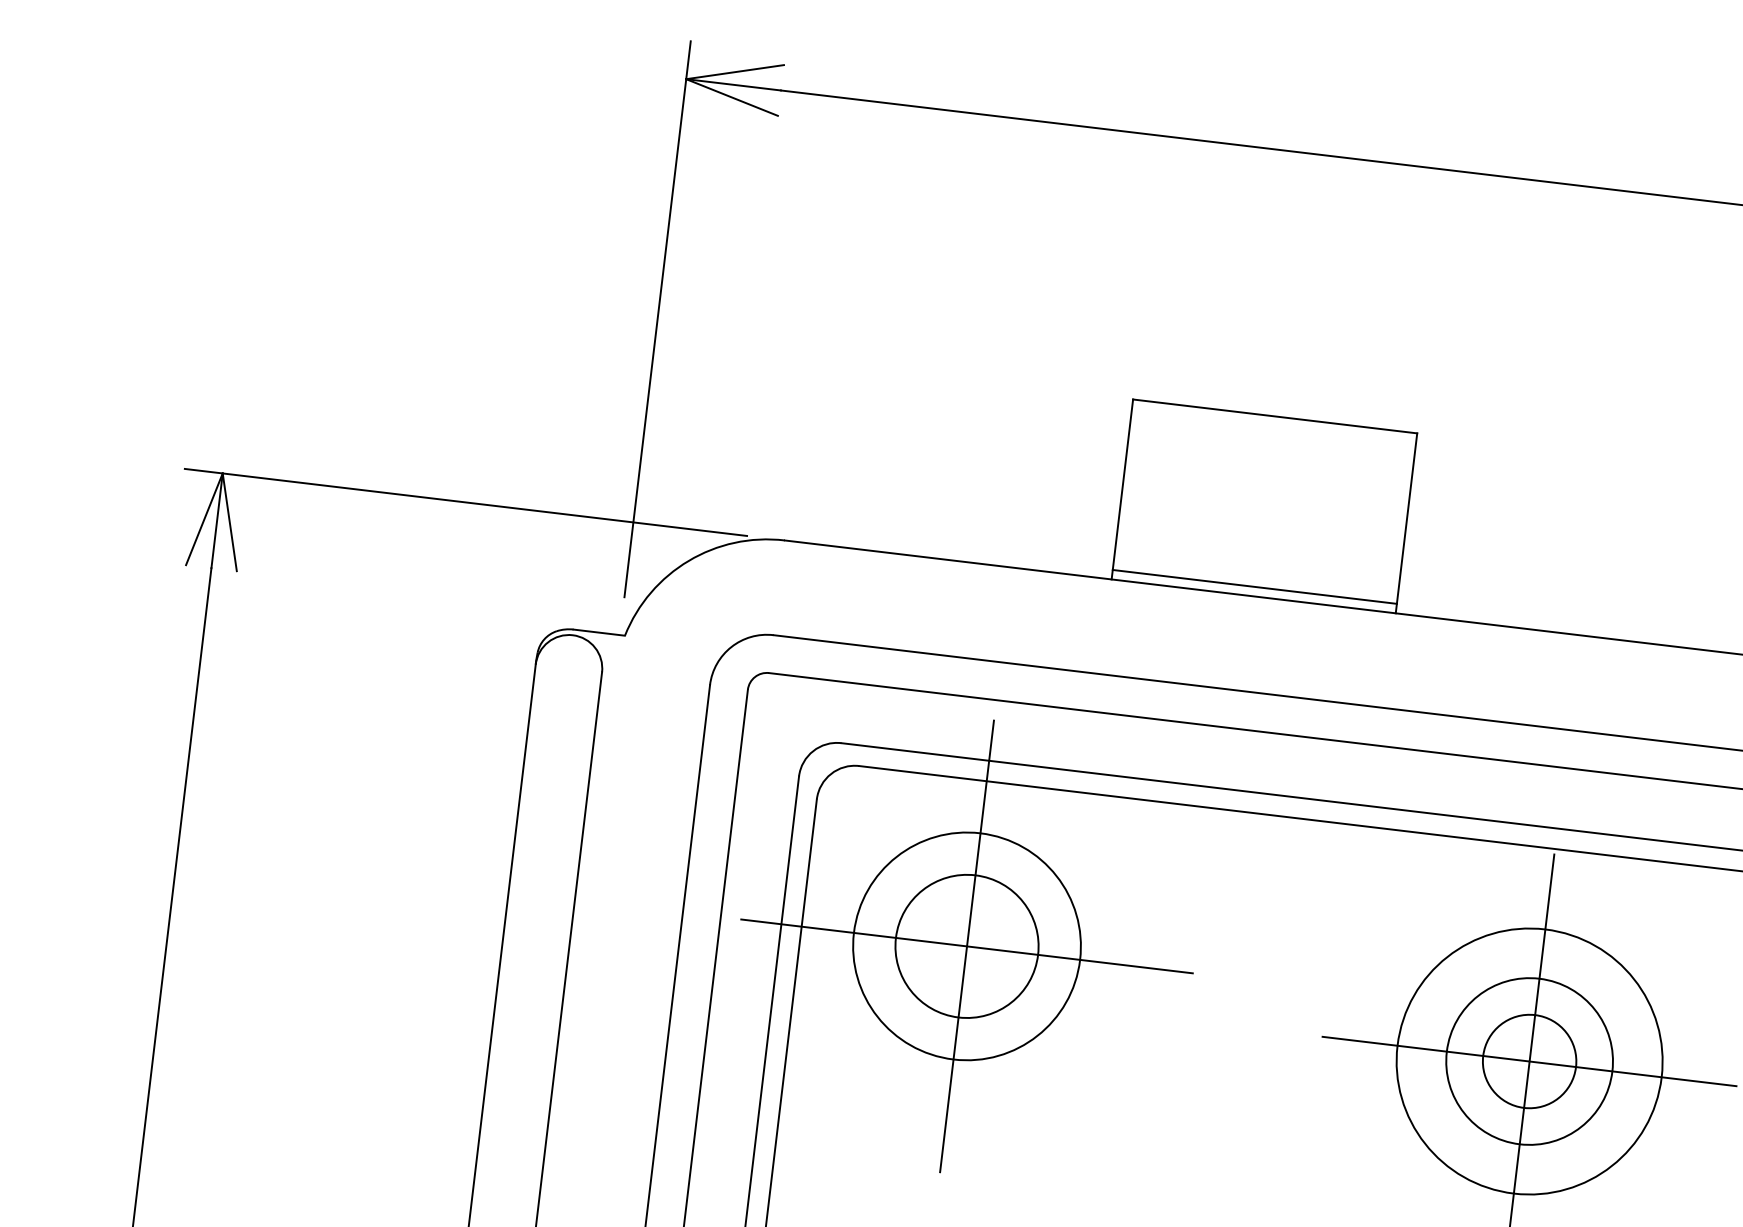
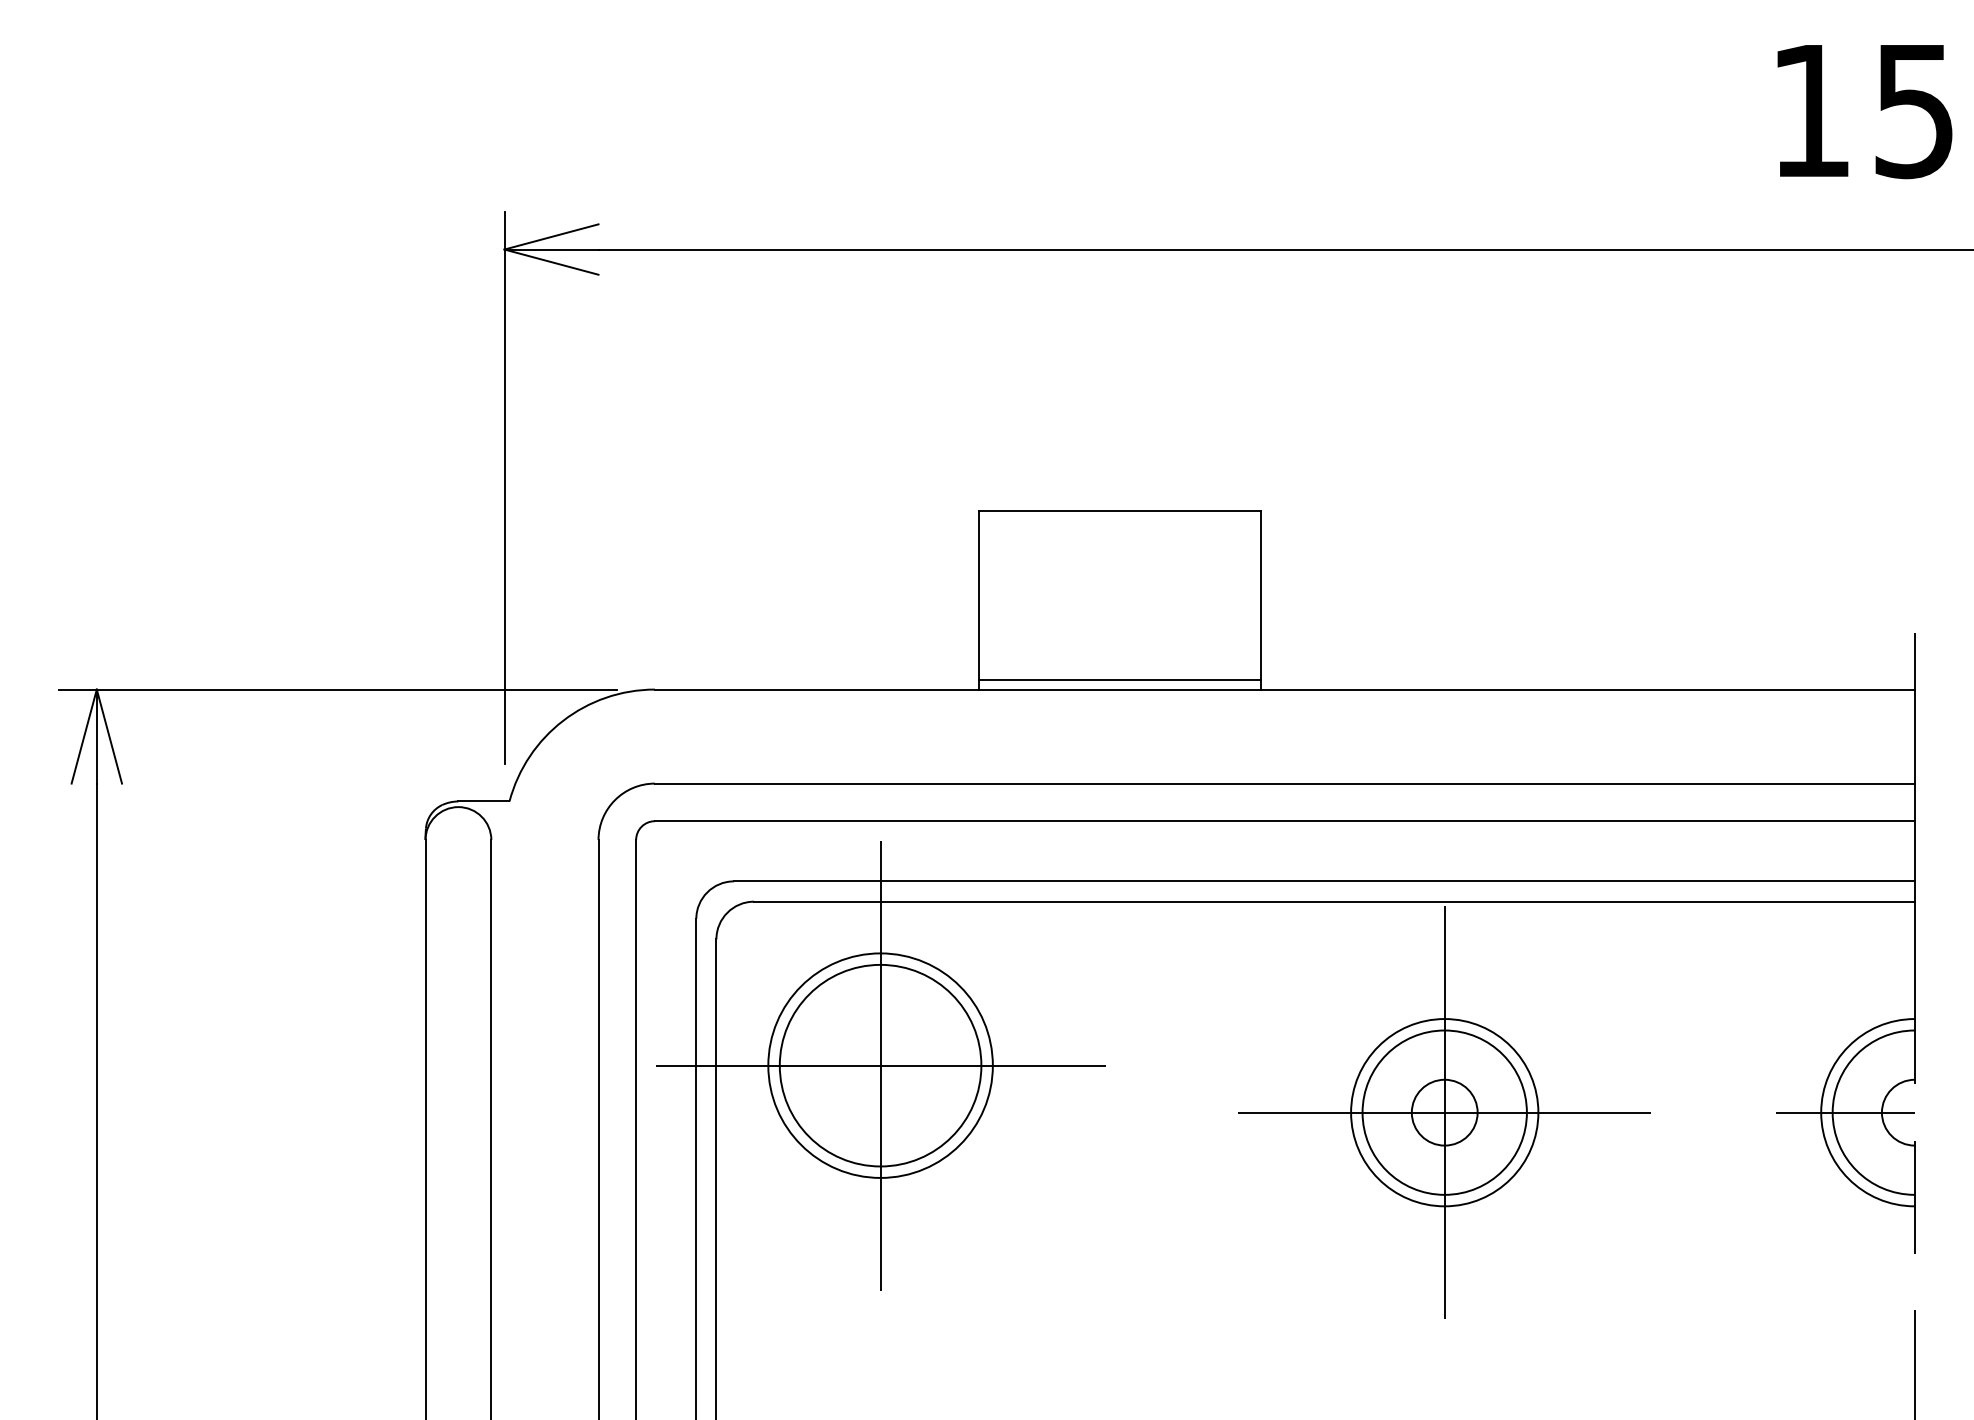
circle: (966, 946) -> (880, 1065), size x1.43
circle: (1529, 1061) -> (1444, 1112), size x0.71
circle: (1529, 1061) -> (1444, 1112), size x0.71

